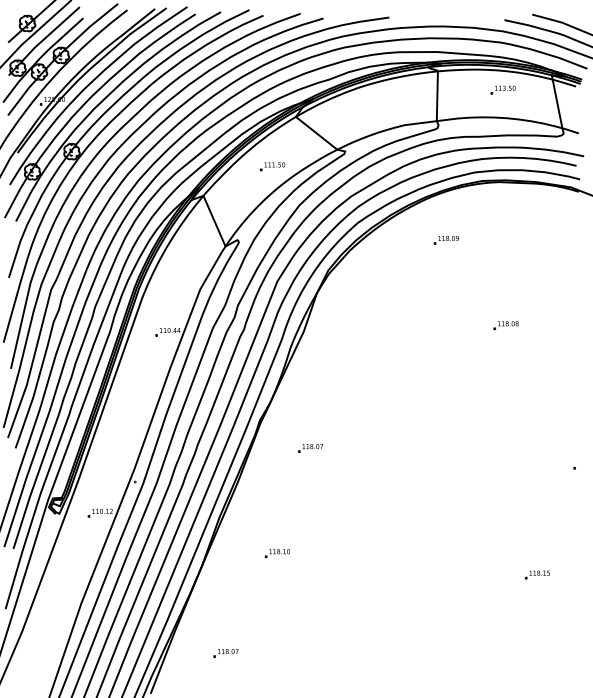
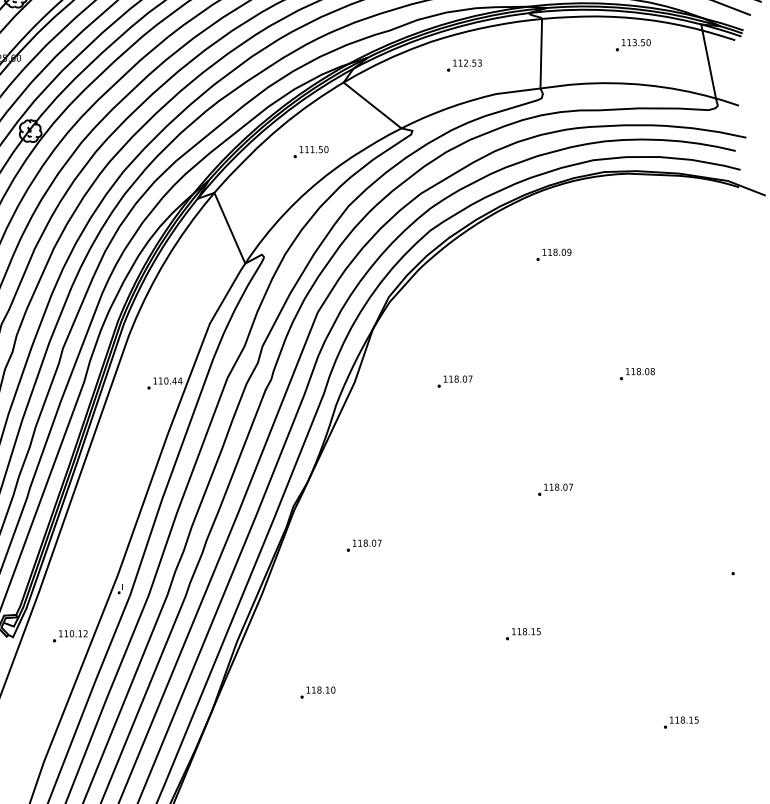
part: (381, 104) -> (463, 65), added
part: (375, 330) -> (454, 381), added
part: (446, 408) -> (554, 490), added
part: (423, 511) -> (521, 633), added

